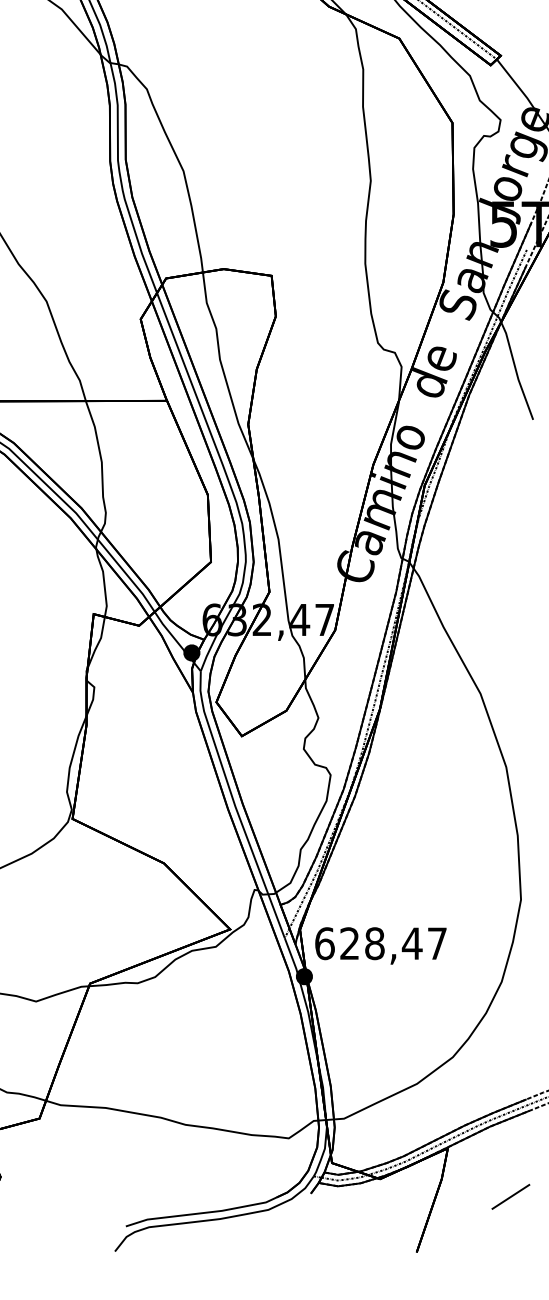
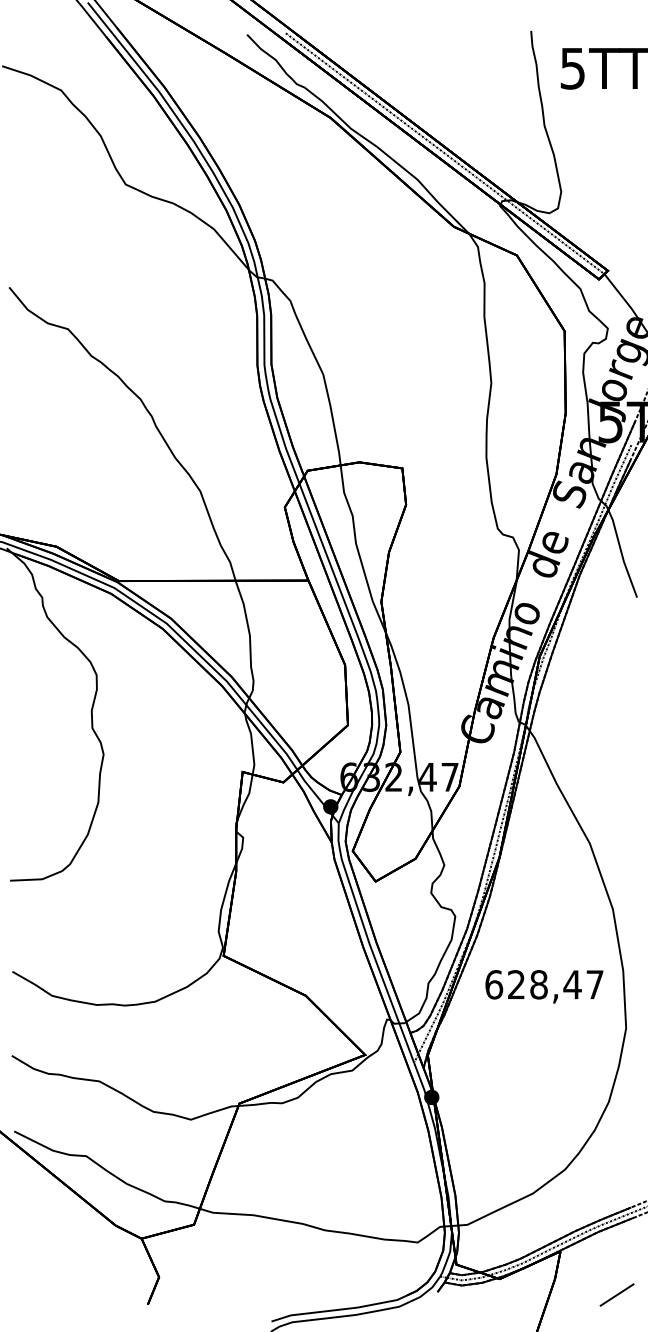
text: (381, 945) -> (544, 986), moved

